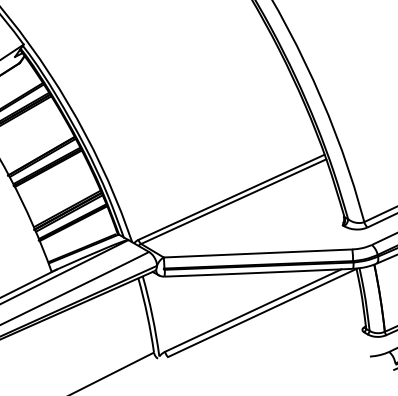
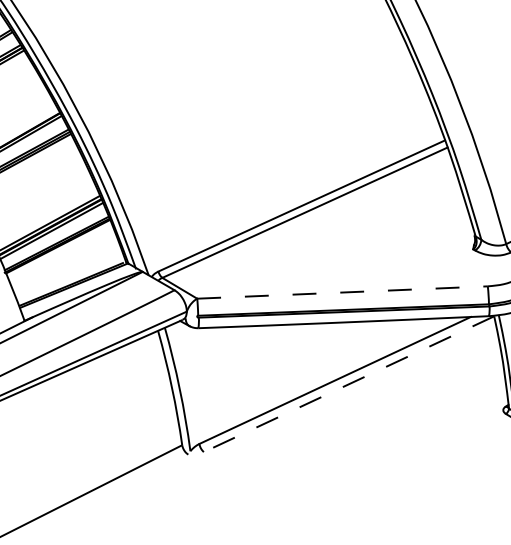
line: (258, 253) -> (343, 292), solid -> dashed
line: (261, 313) -> (347, 384), solid -> dashed

